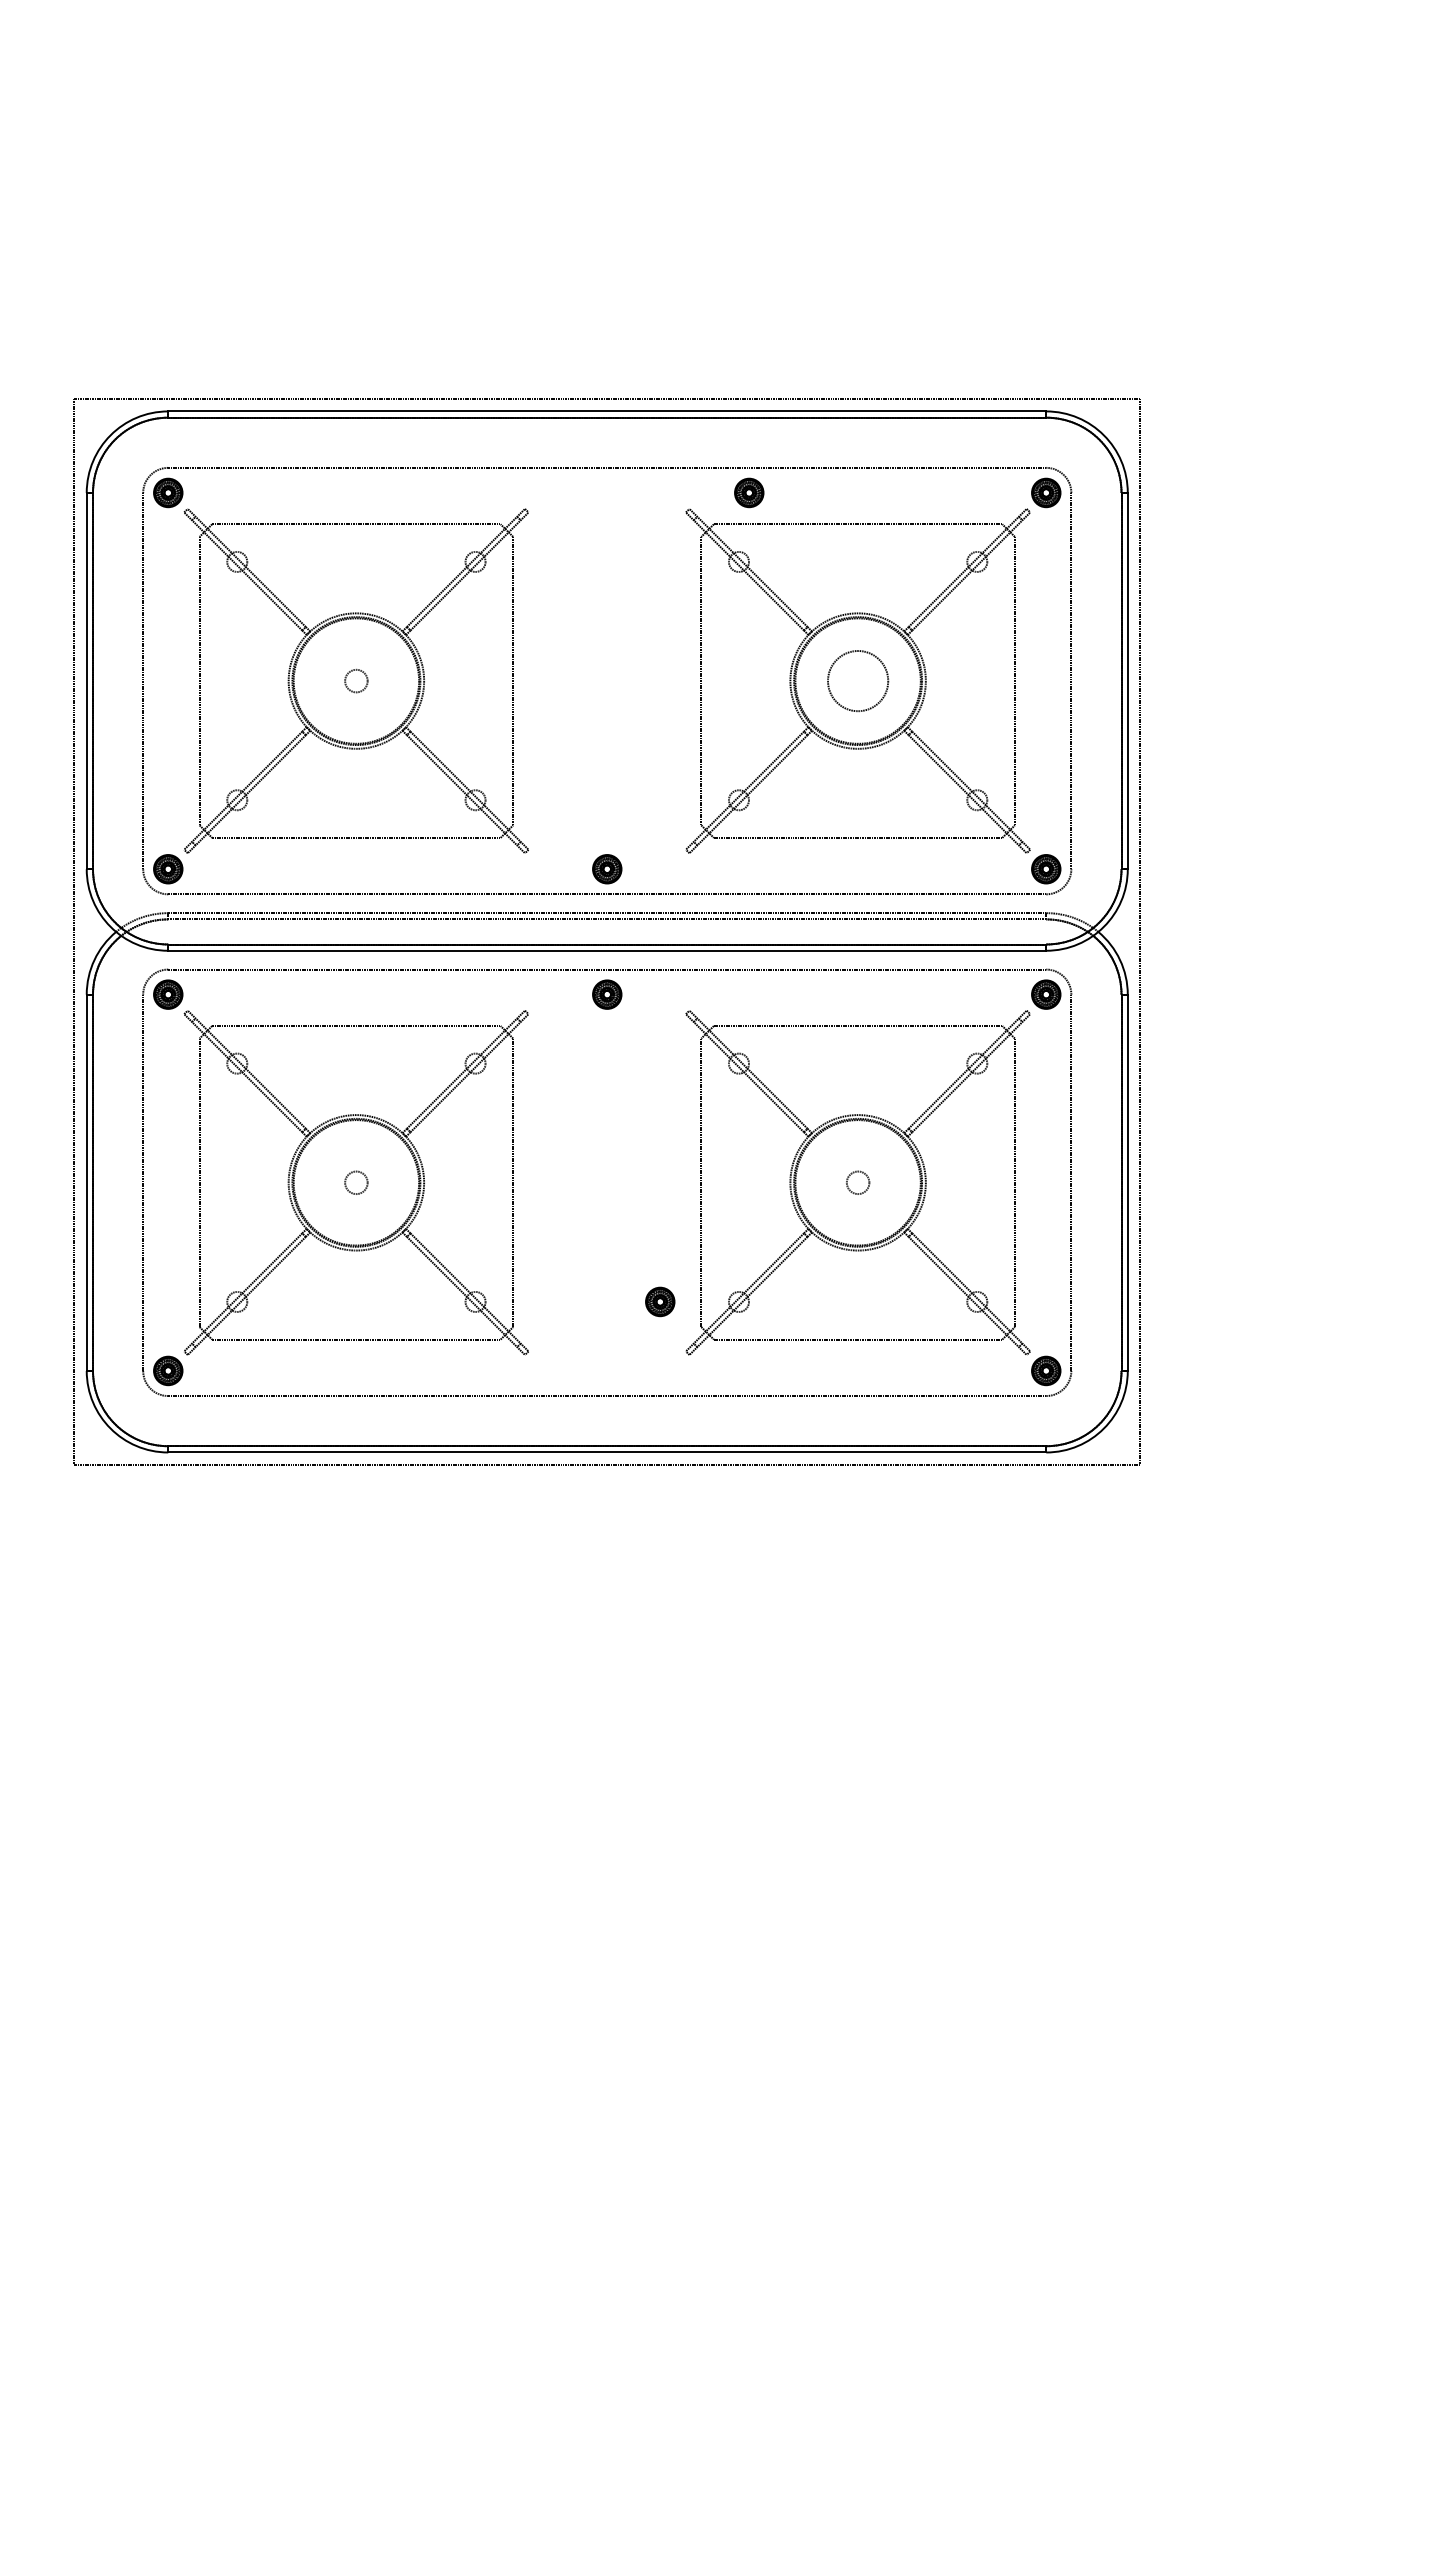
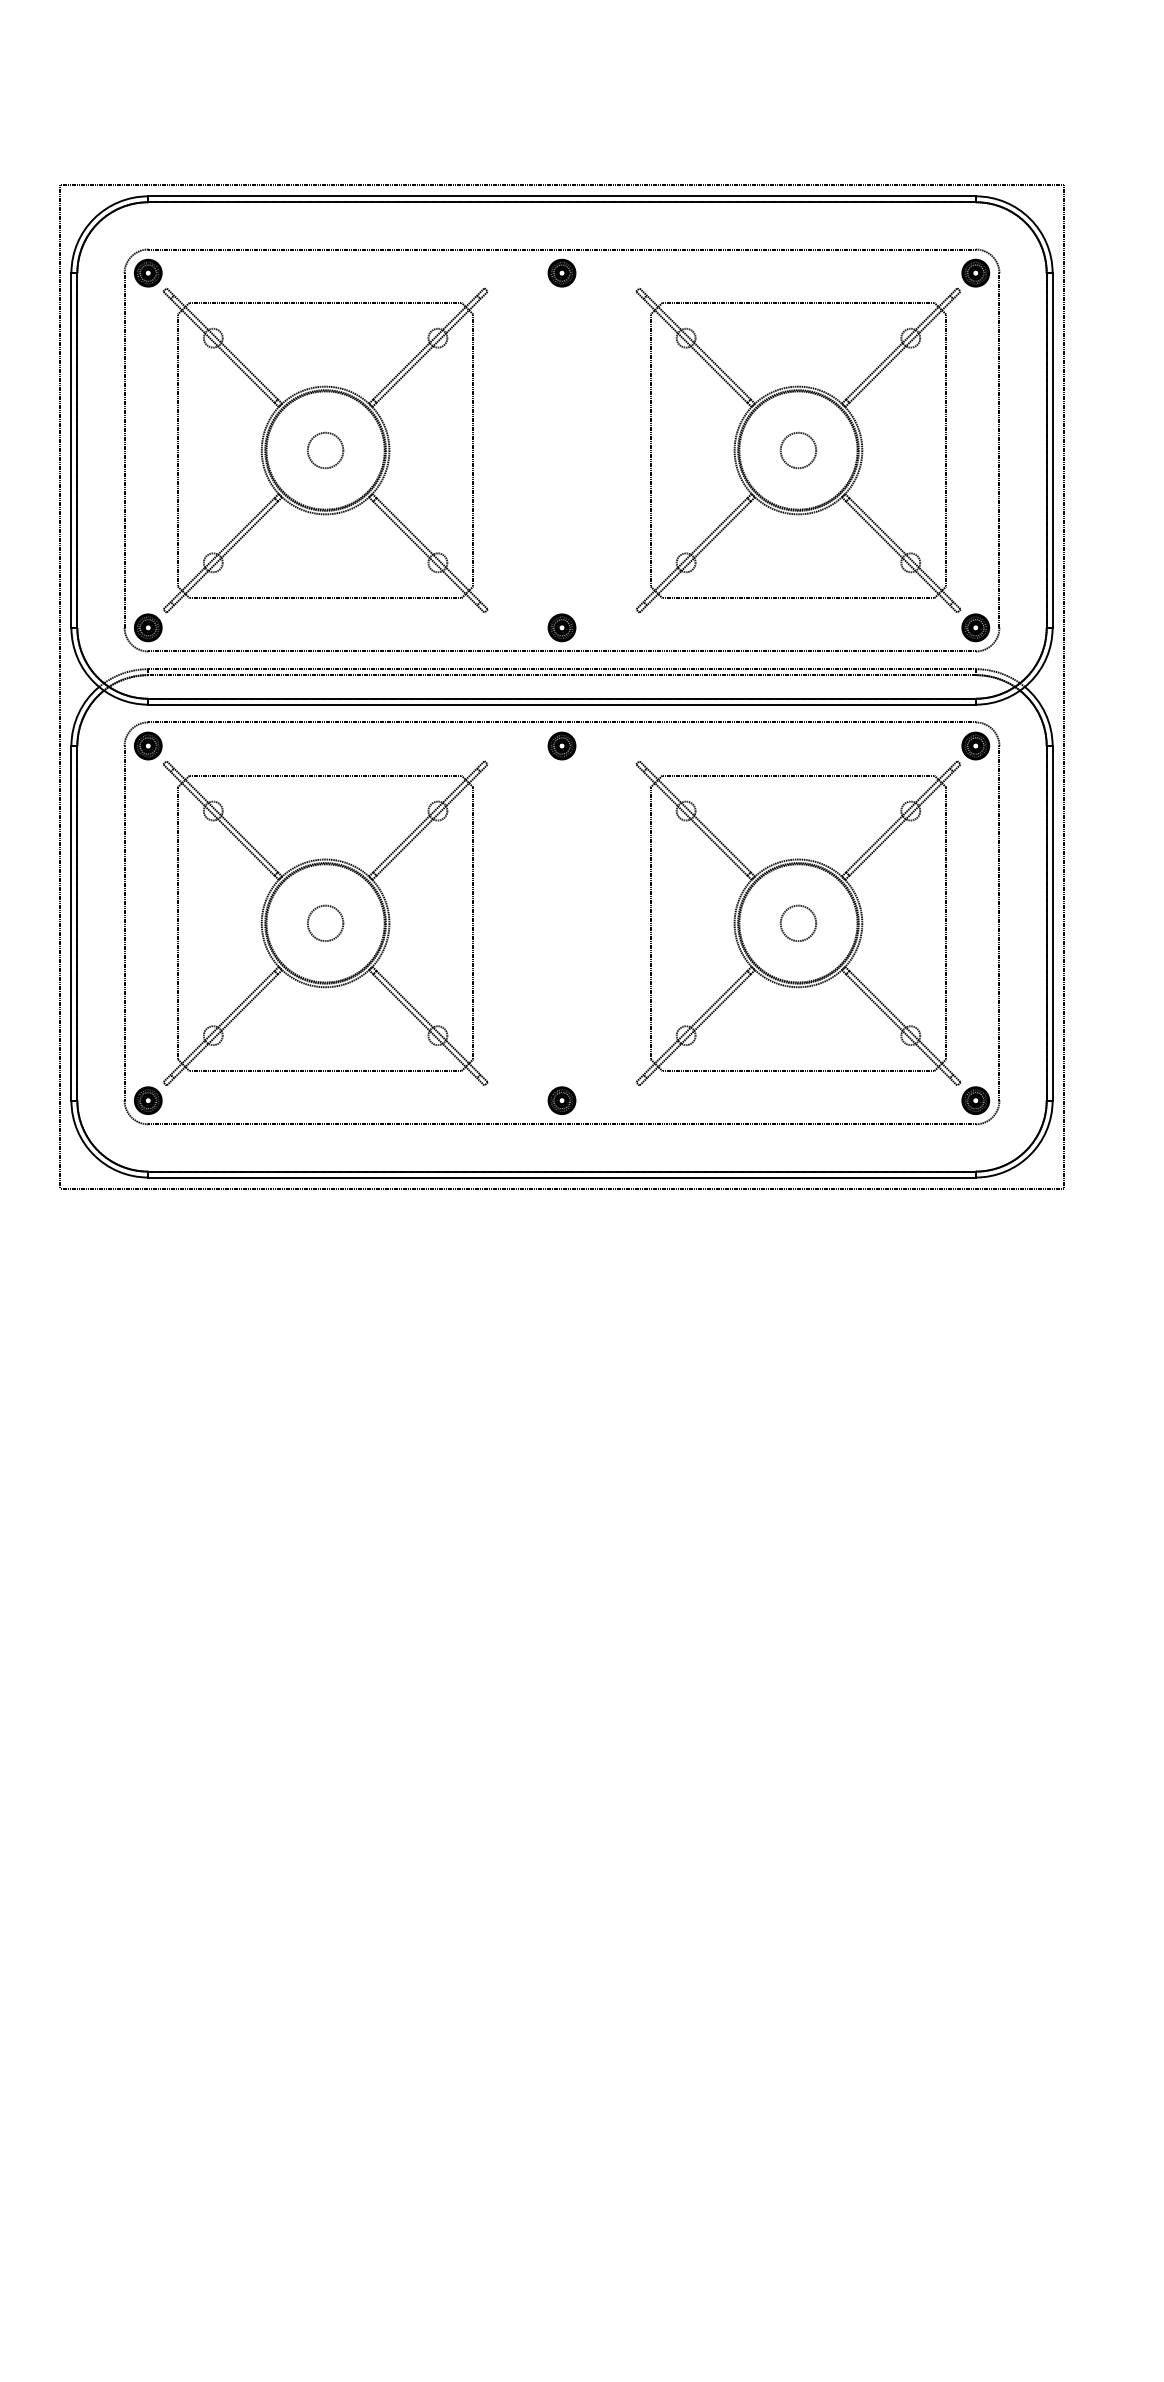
part: (749, 492) -> (562, 272), moved
circle: (356, 680) -> (325, 449), size x1.67
circle: (857, 680) -> (797, 449), size x0.62
circle: (356, 1182) -> (325, 923), size x1.67
circle: (857, 1182) -> (797, 923), size x1.67
part: (660, 1301) -> (562, 1100), moved

